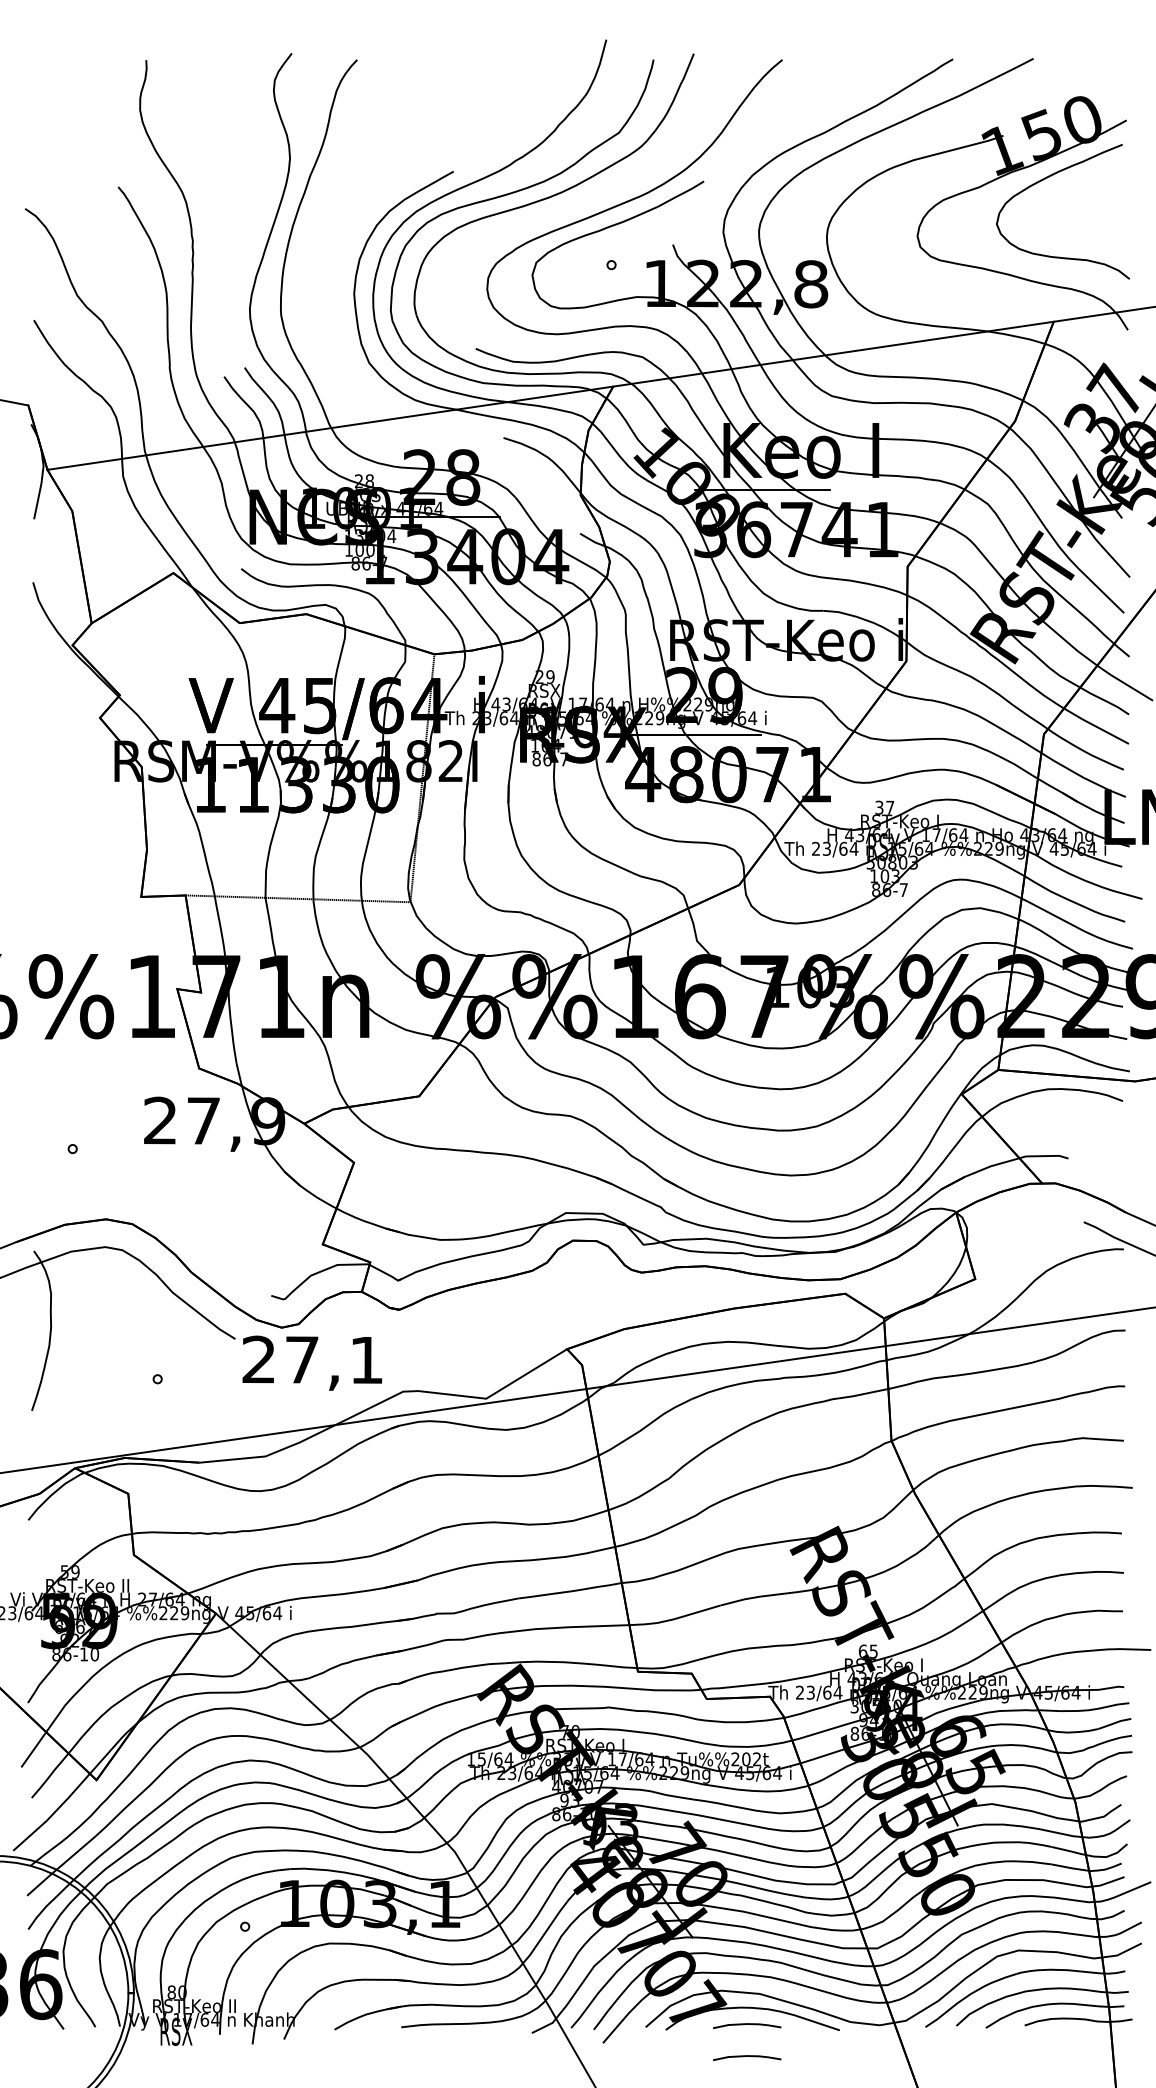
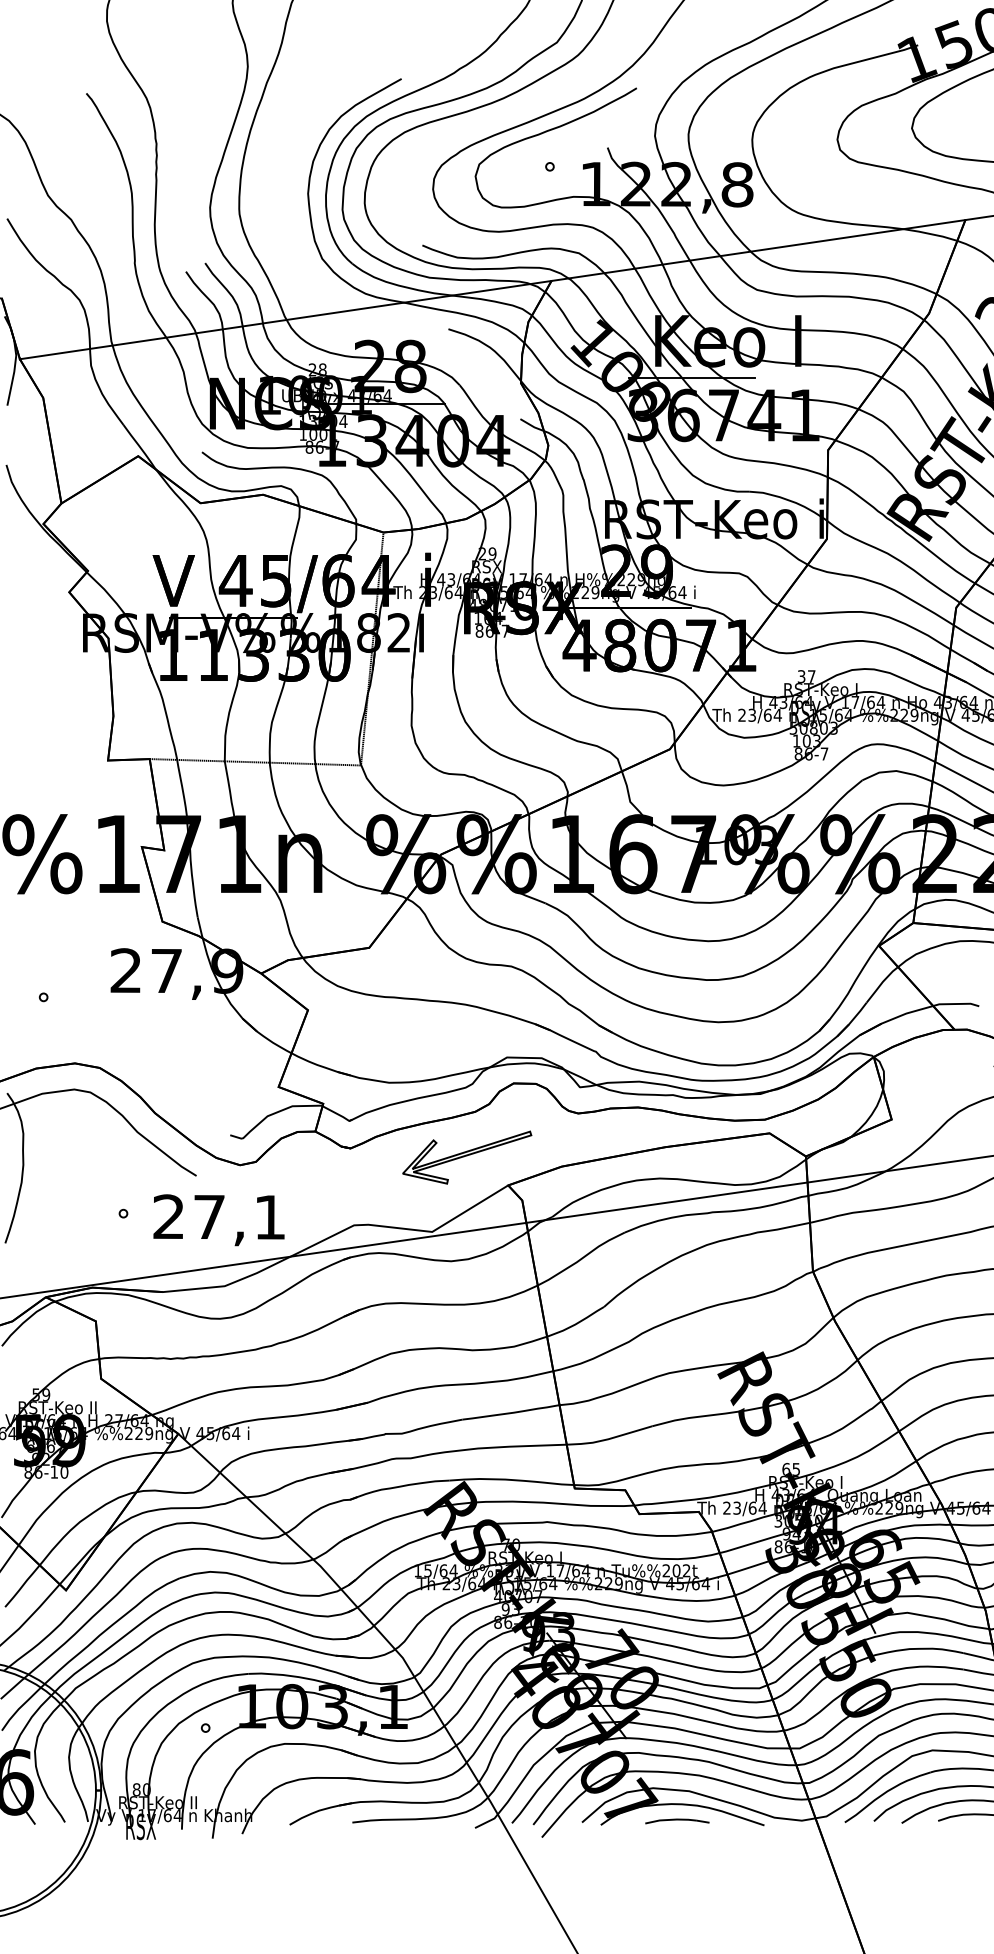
part: (523, 1319) -> (467, 1157), added
text: (312, 1362) -> (219, 1219), moved
part: (747, 2058) -> (677, 1851), removed

